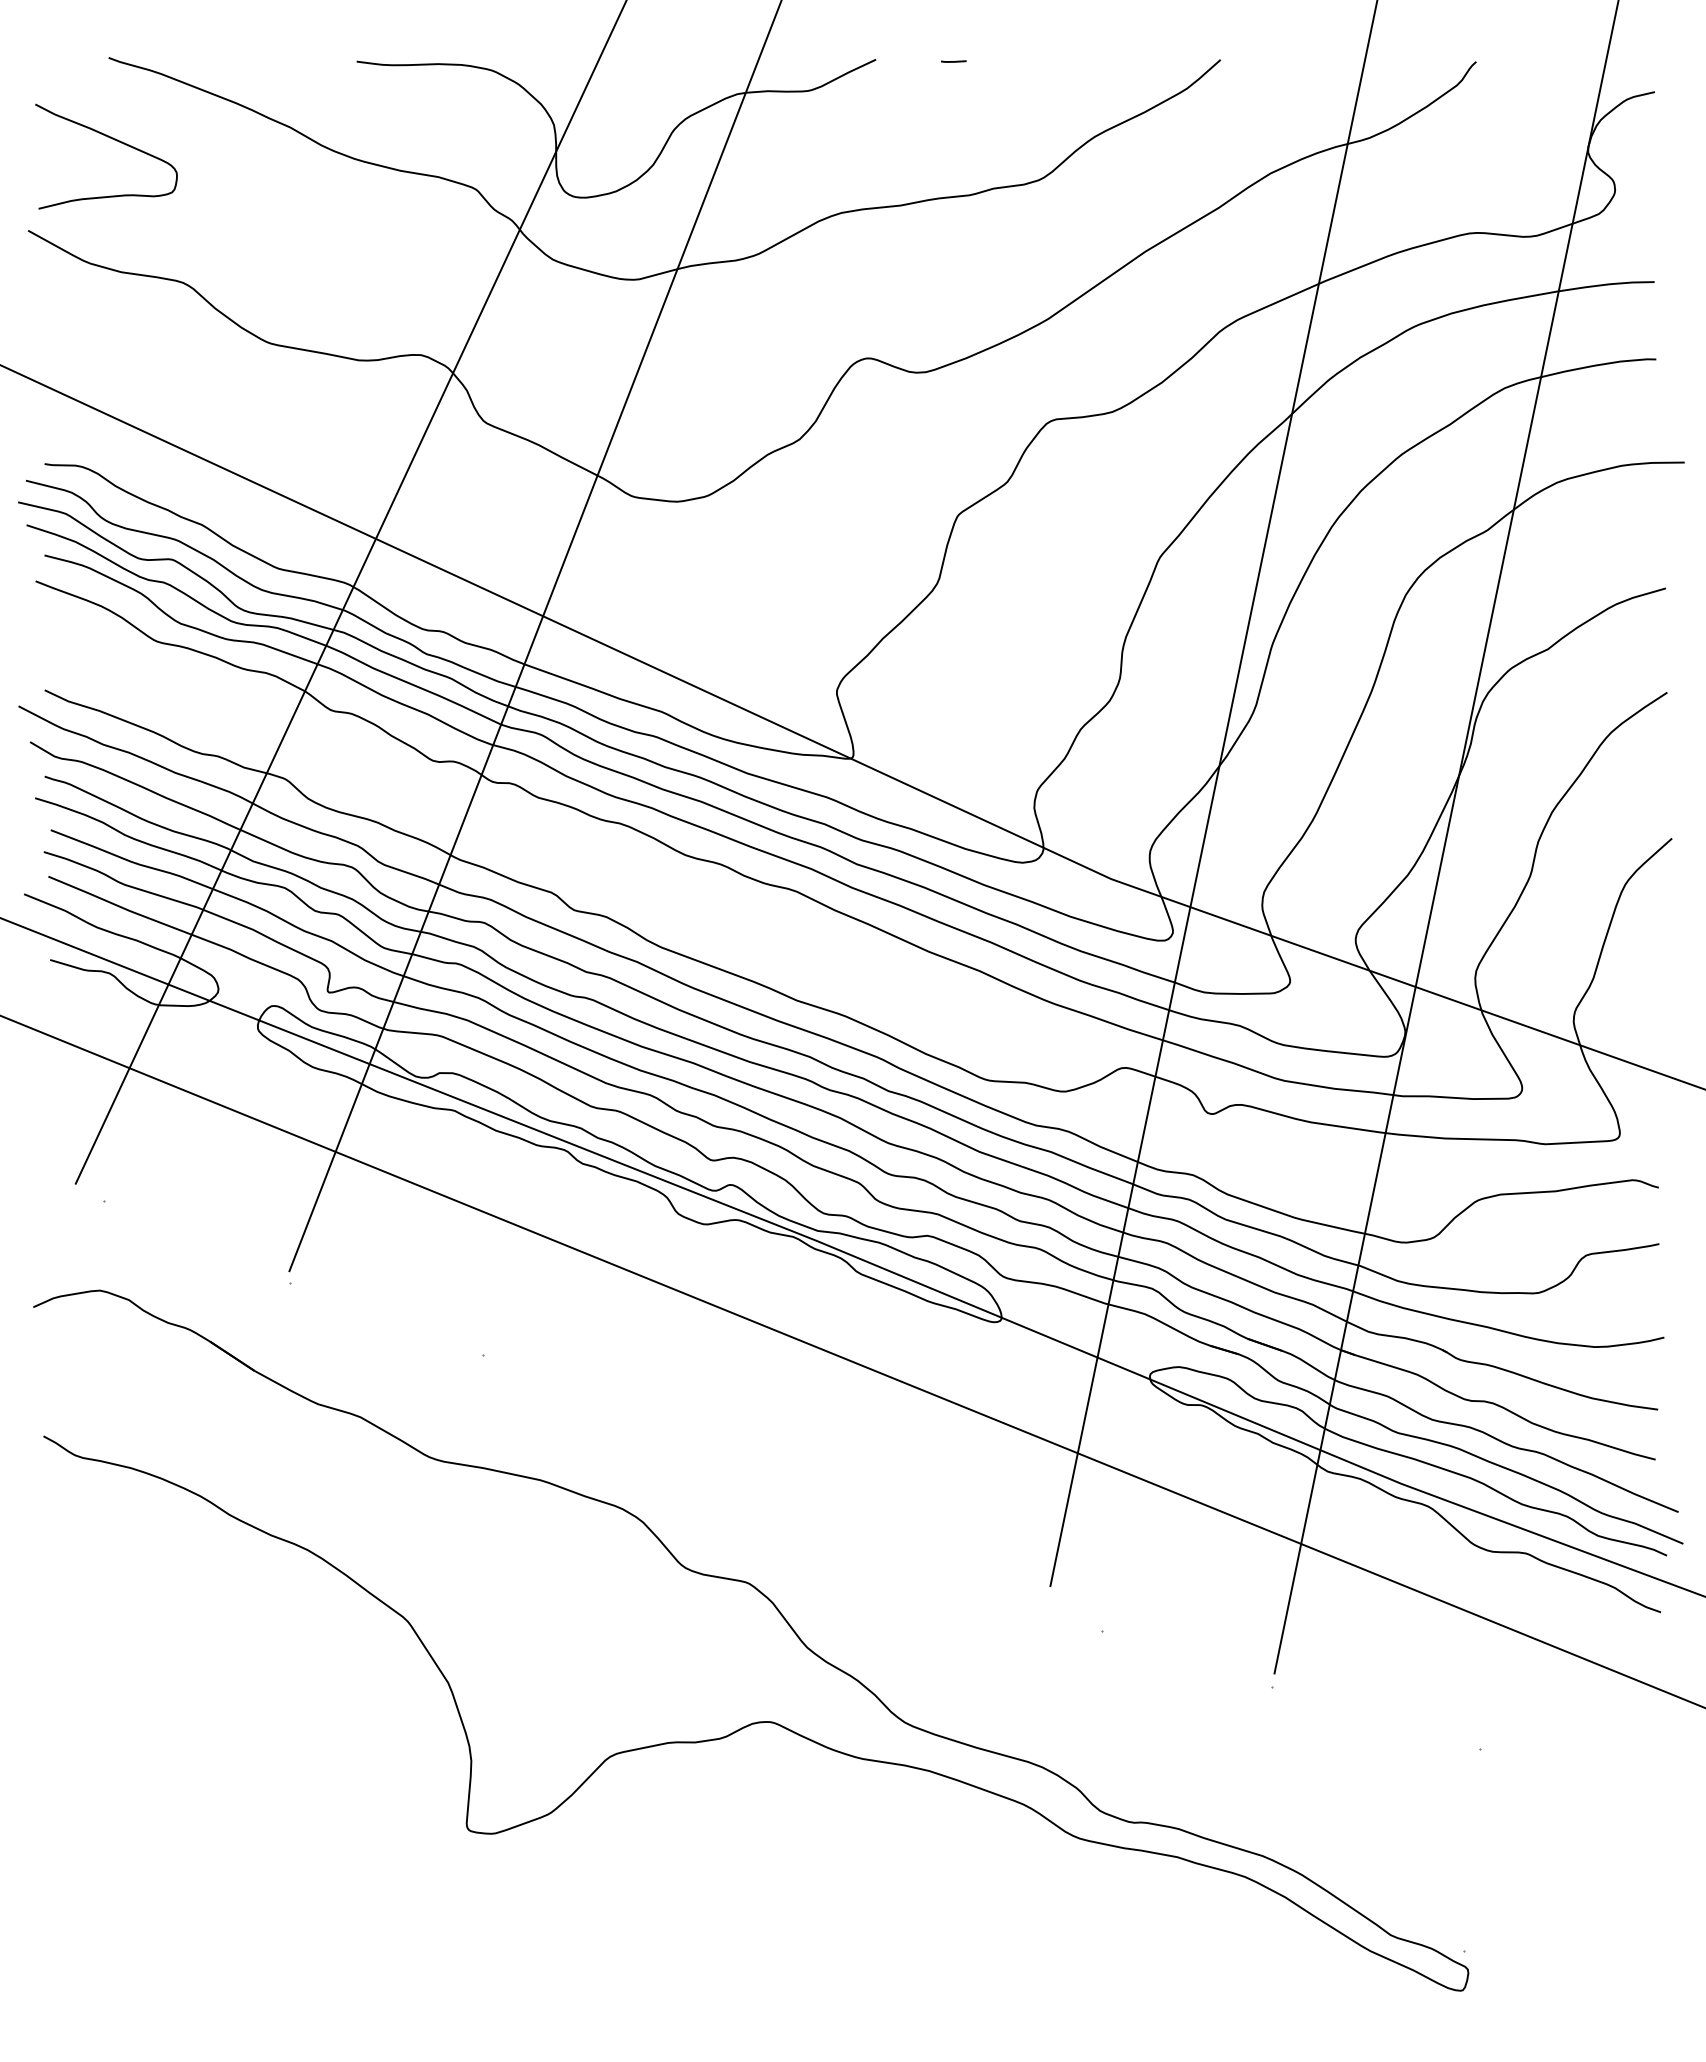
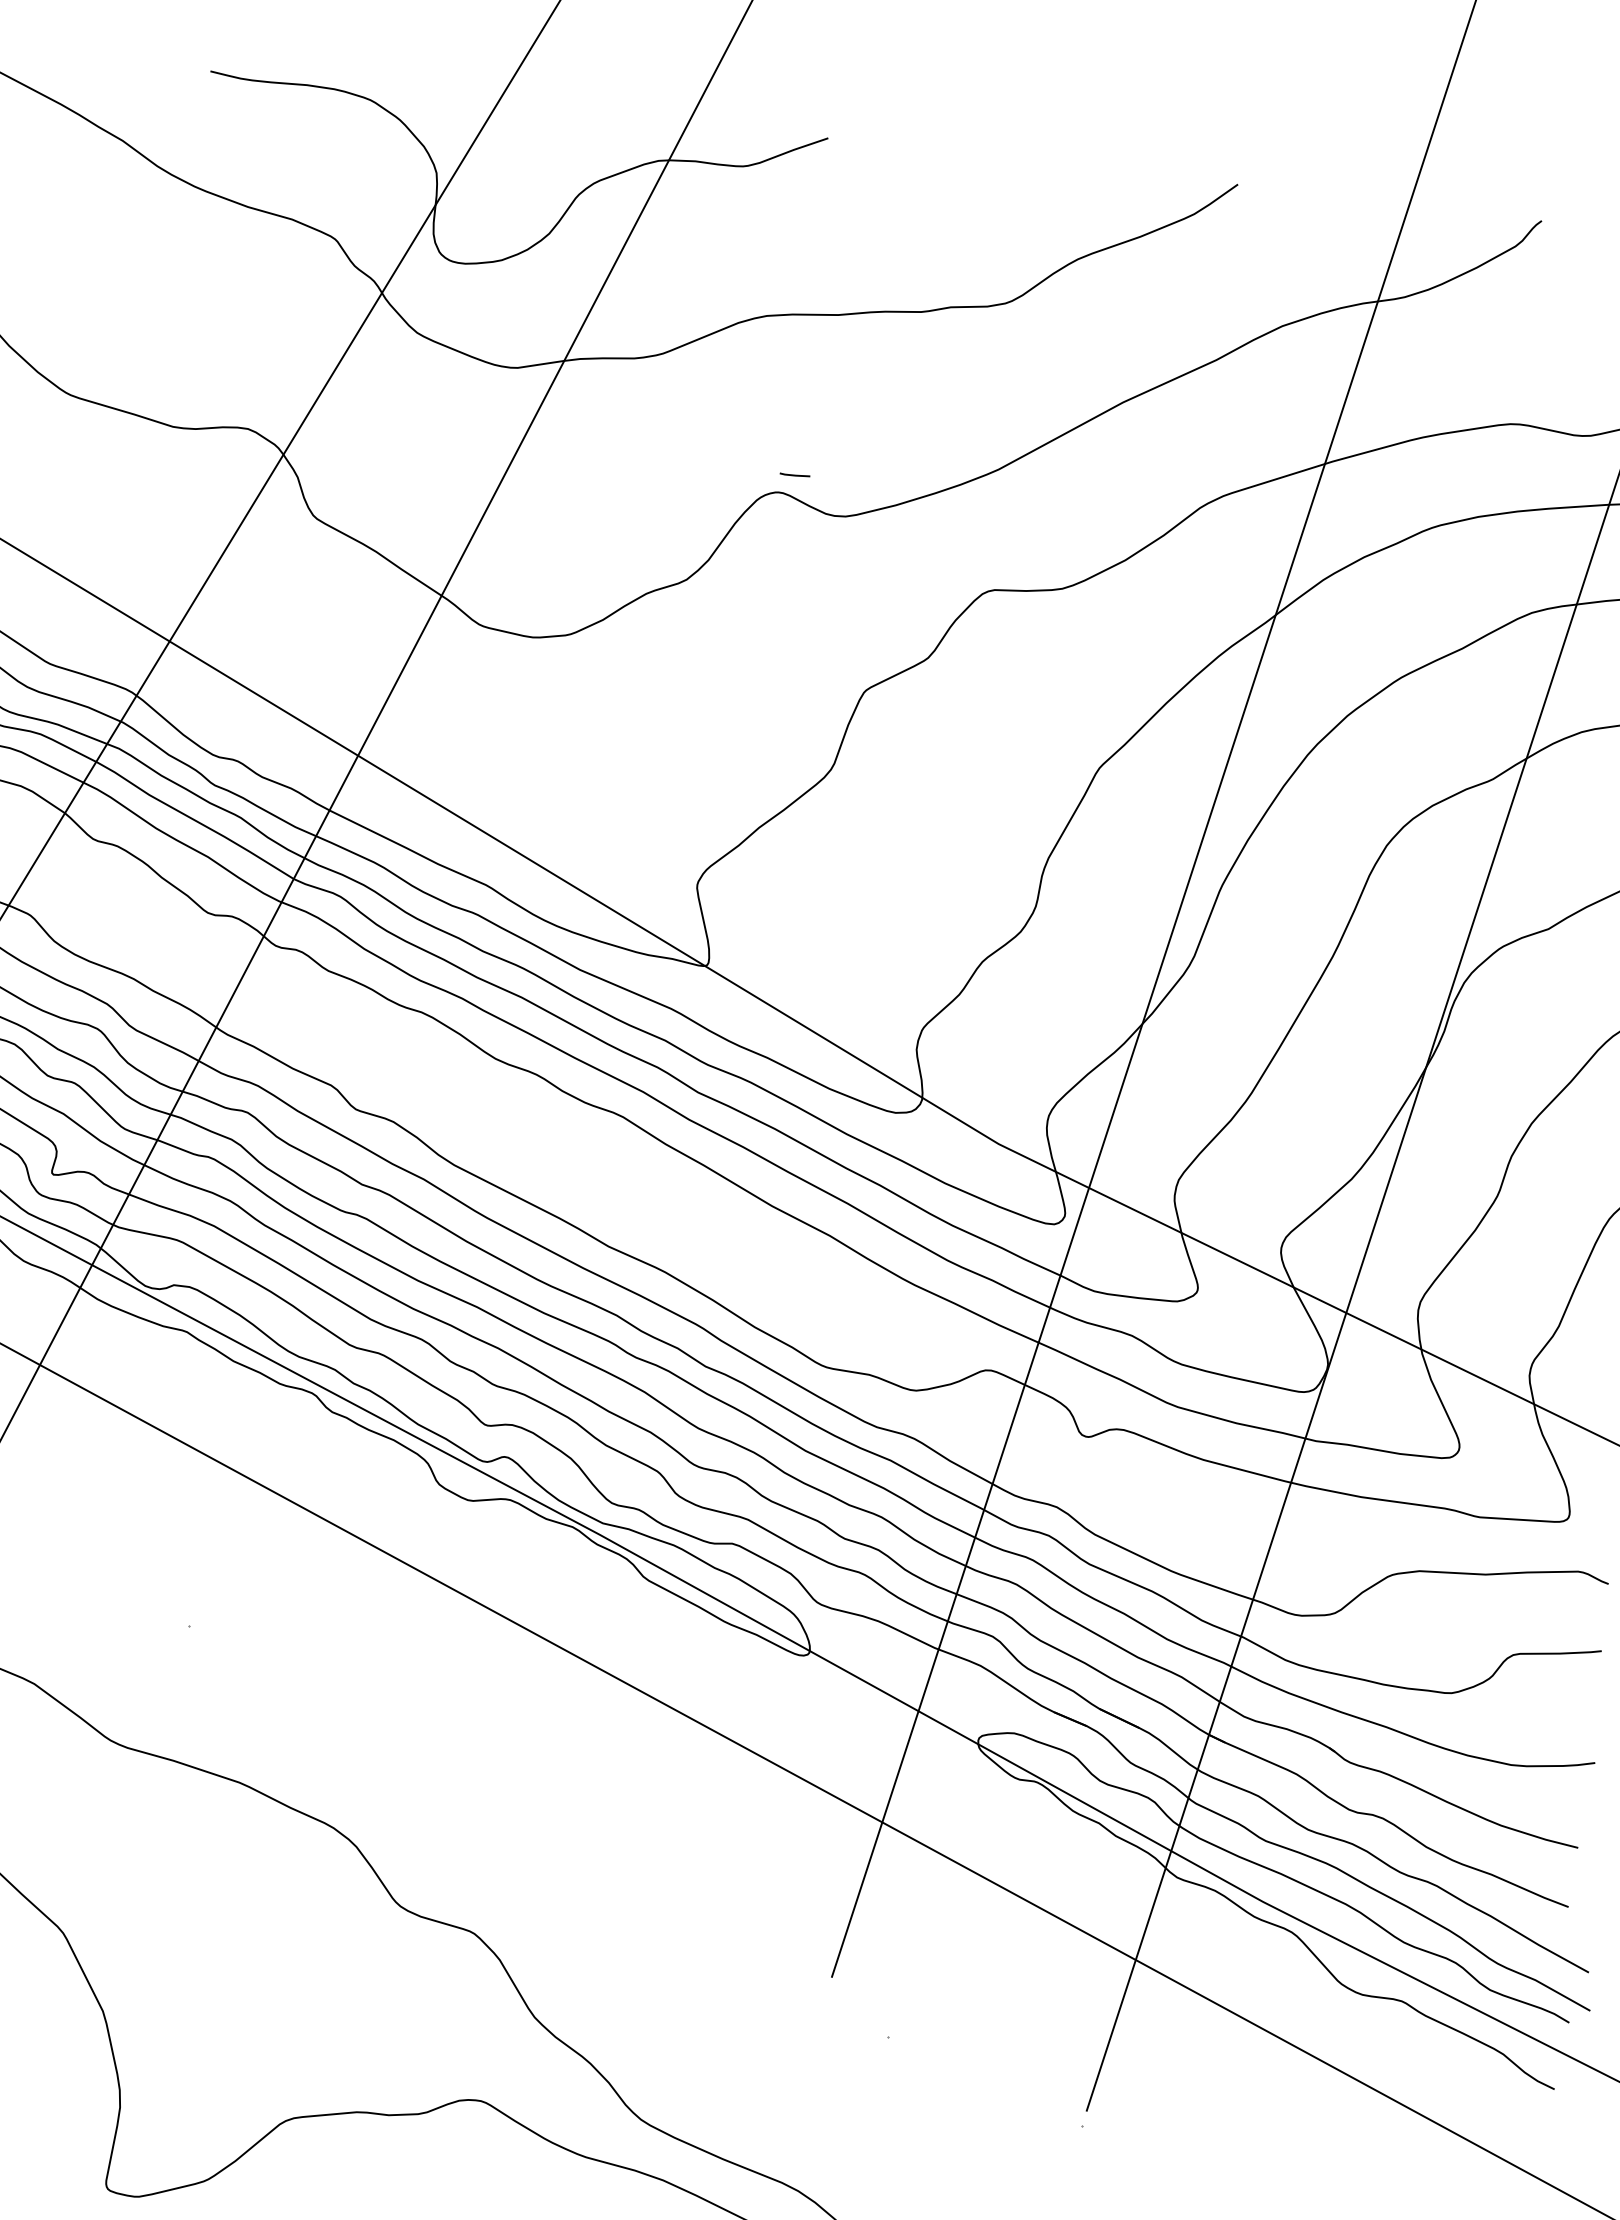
line: (953, 61) -> (794, 475), moved

